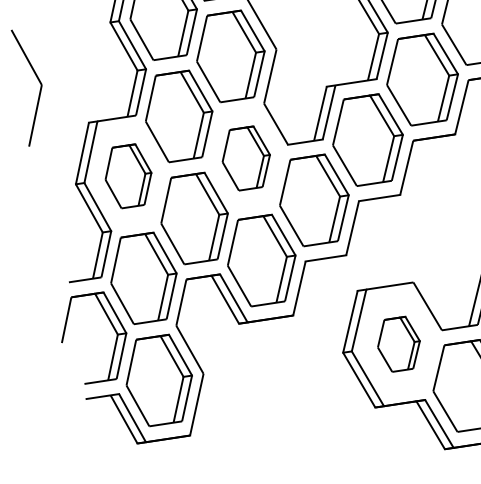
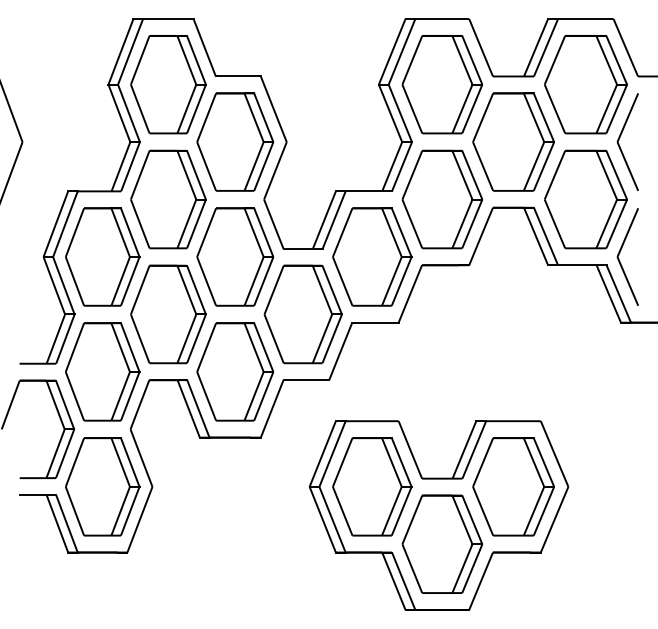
part: (246, 158) -> (235, 256), size x1.43
part: (128, 175) -> (102, 256), size x1.43
part: (398, 343) -> (372, 486), size x1.67

